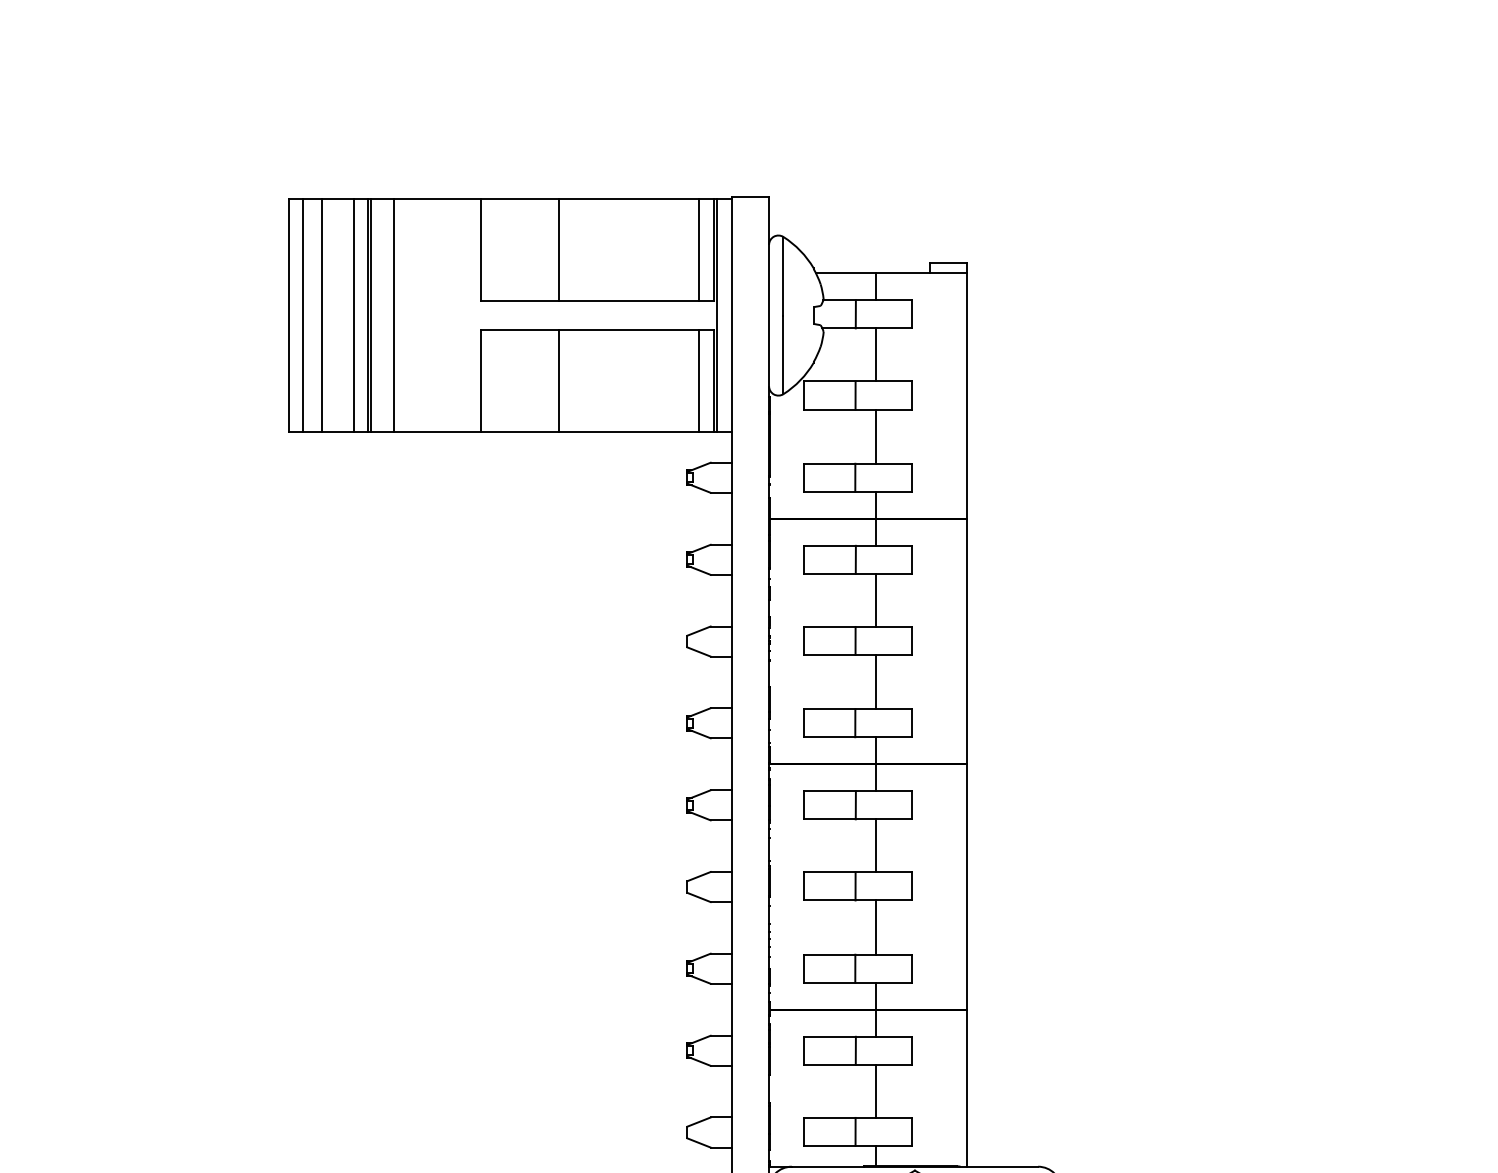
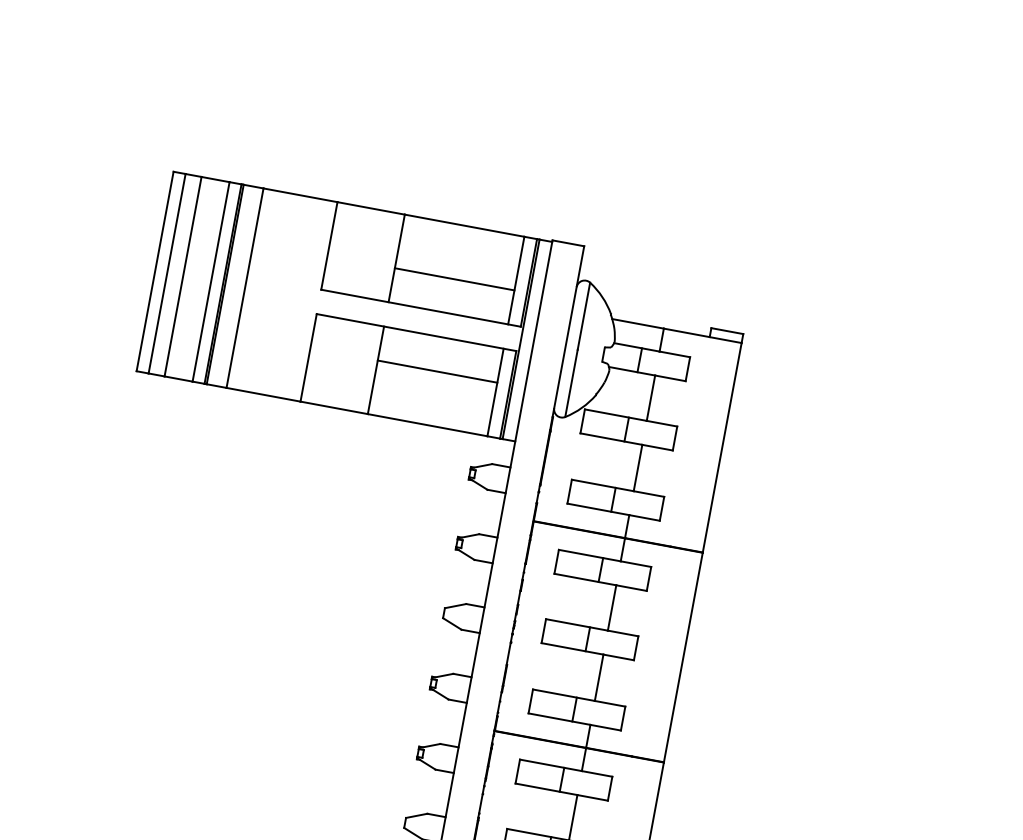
line: (629, 261) -> (454, 279), added
line: (629, 369) -> (437, 371), added

